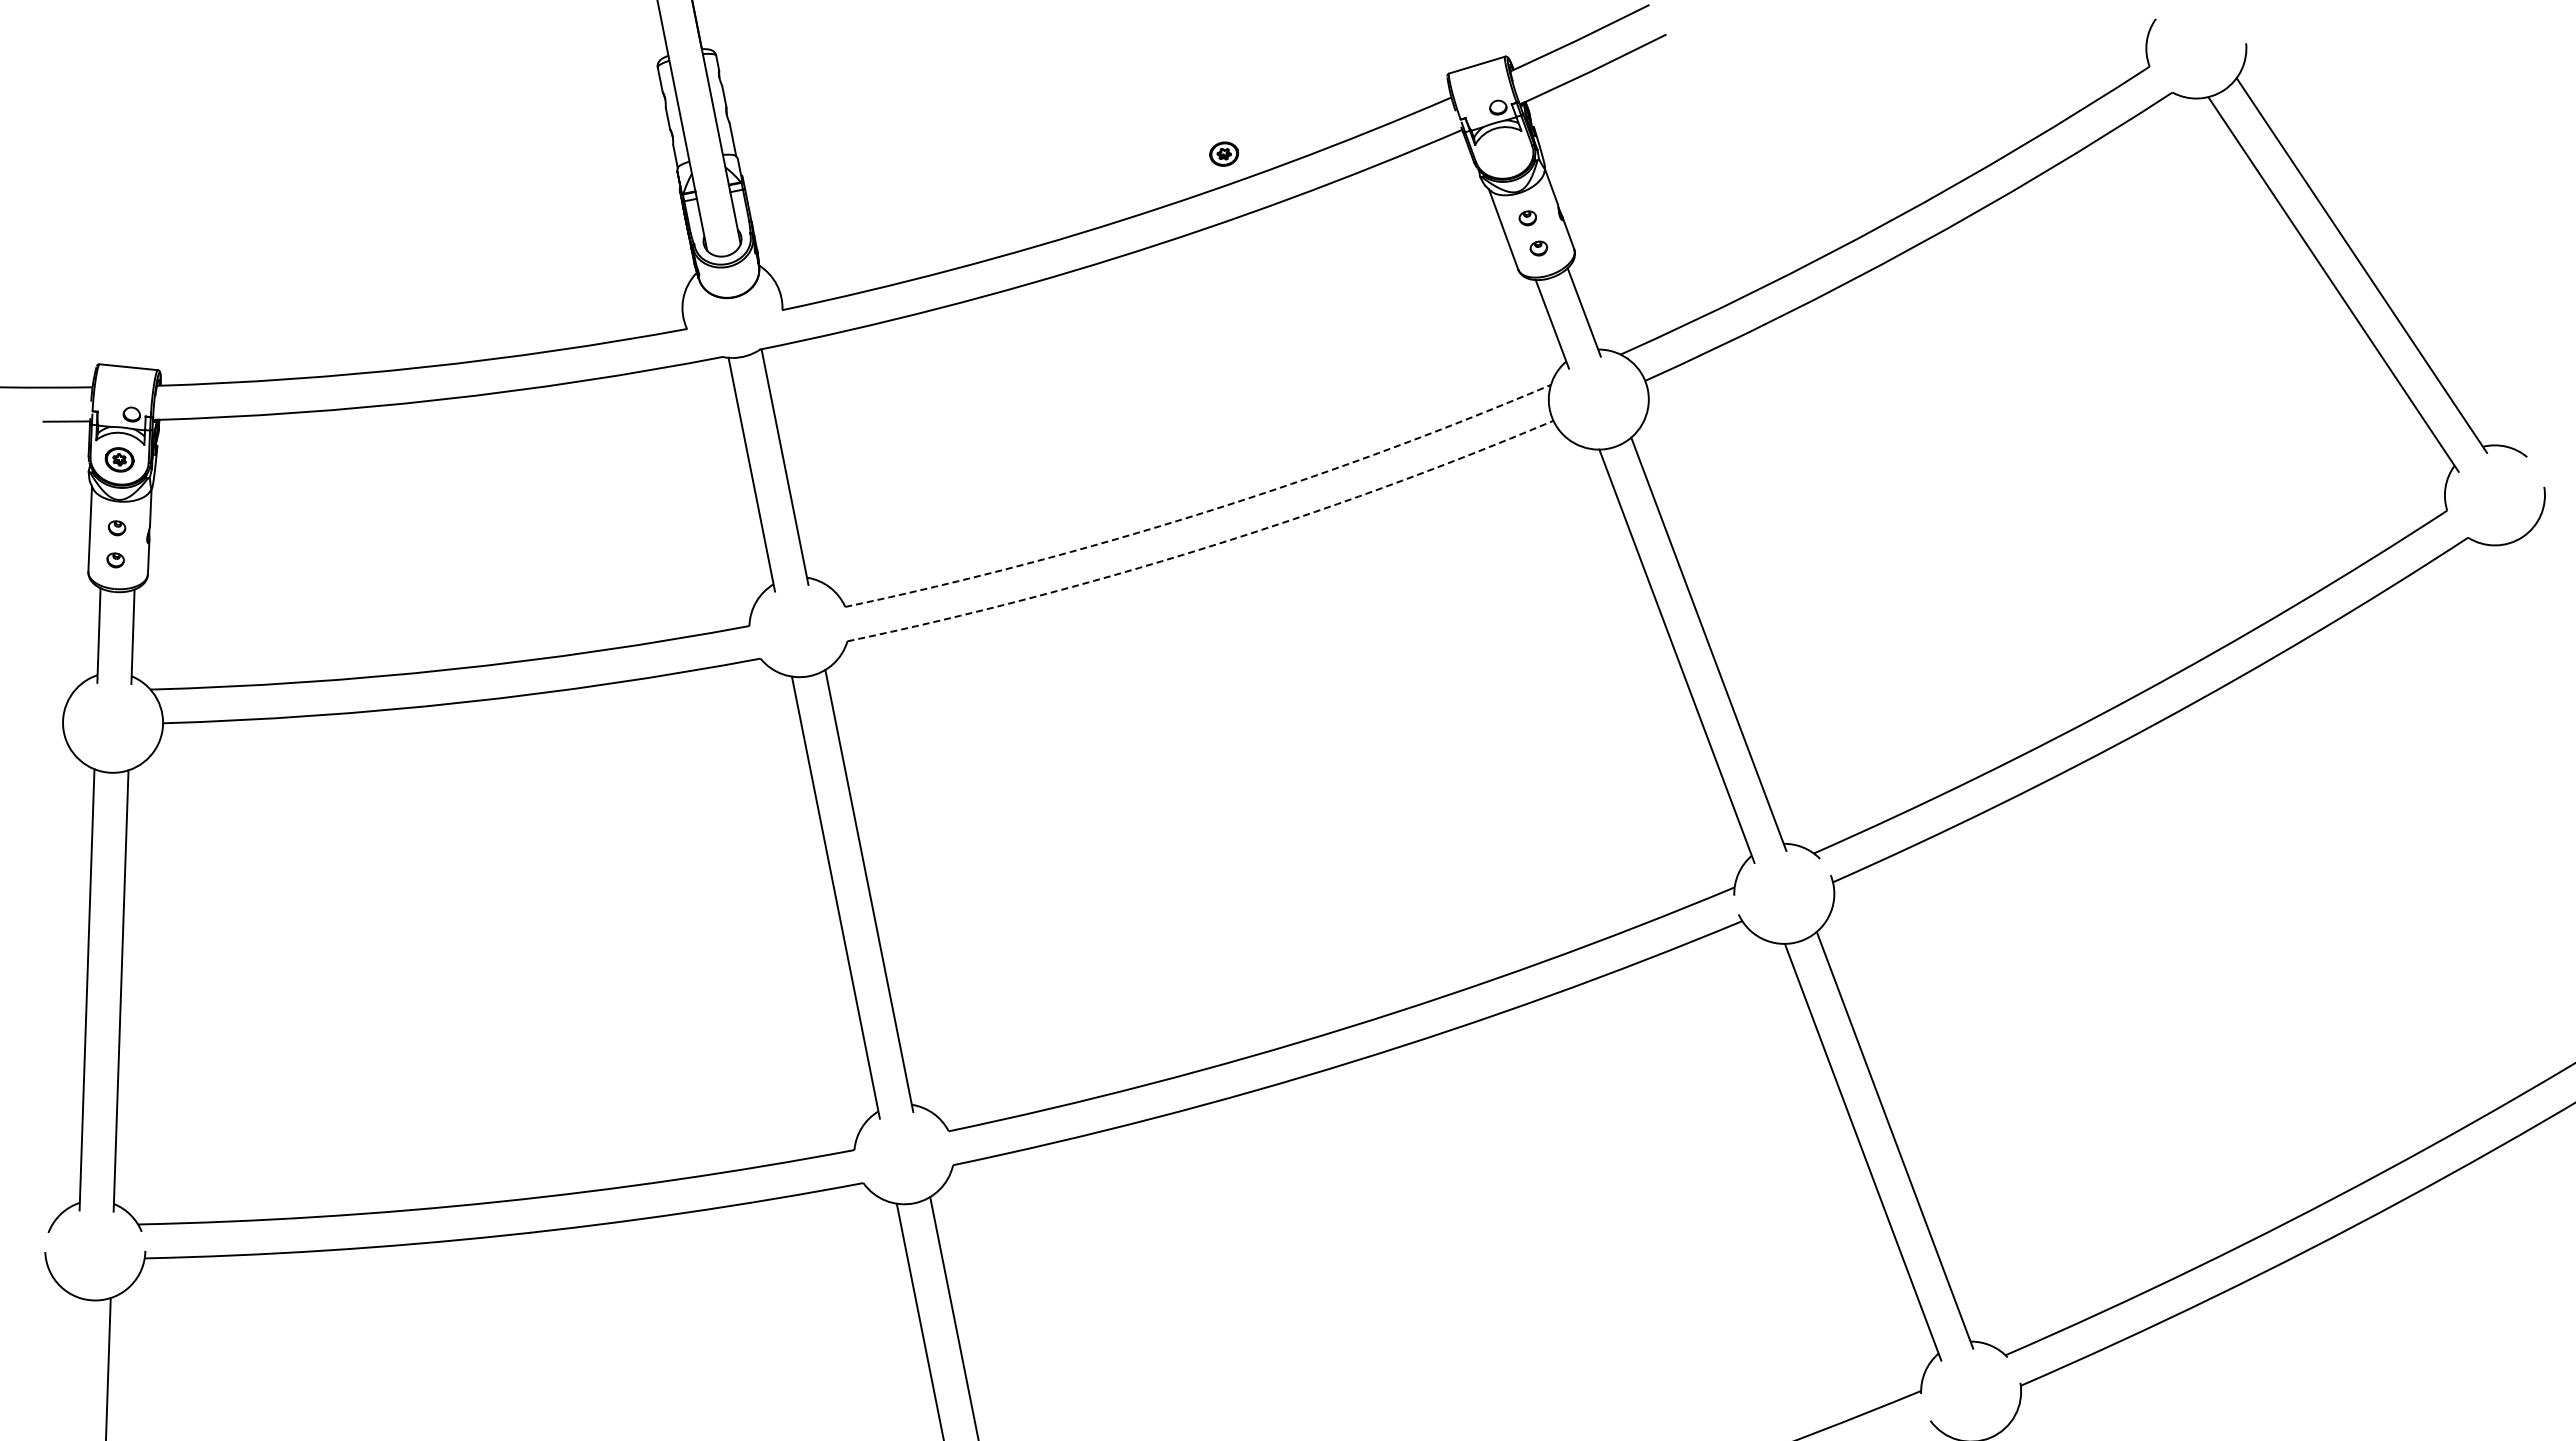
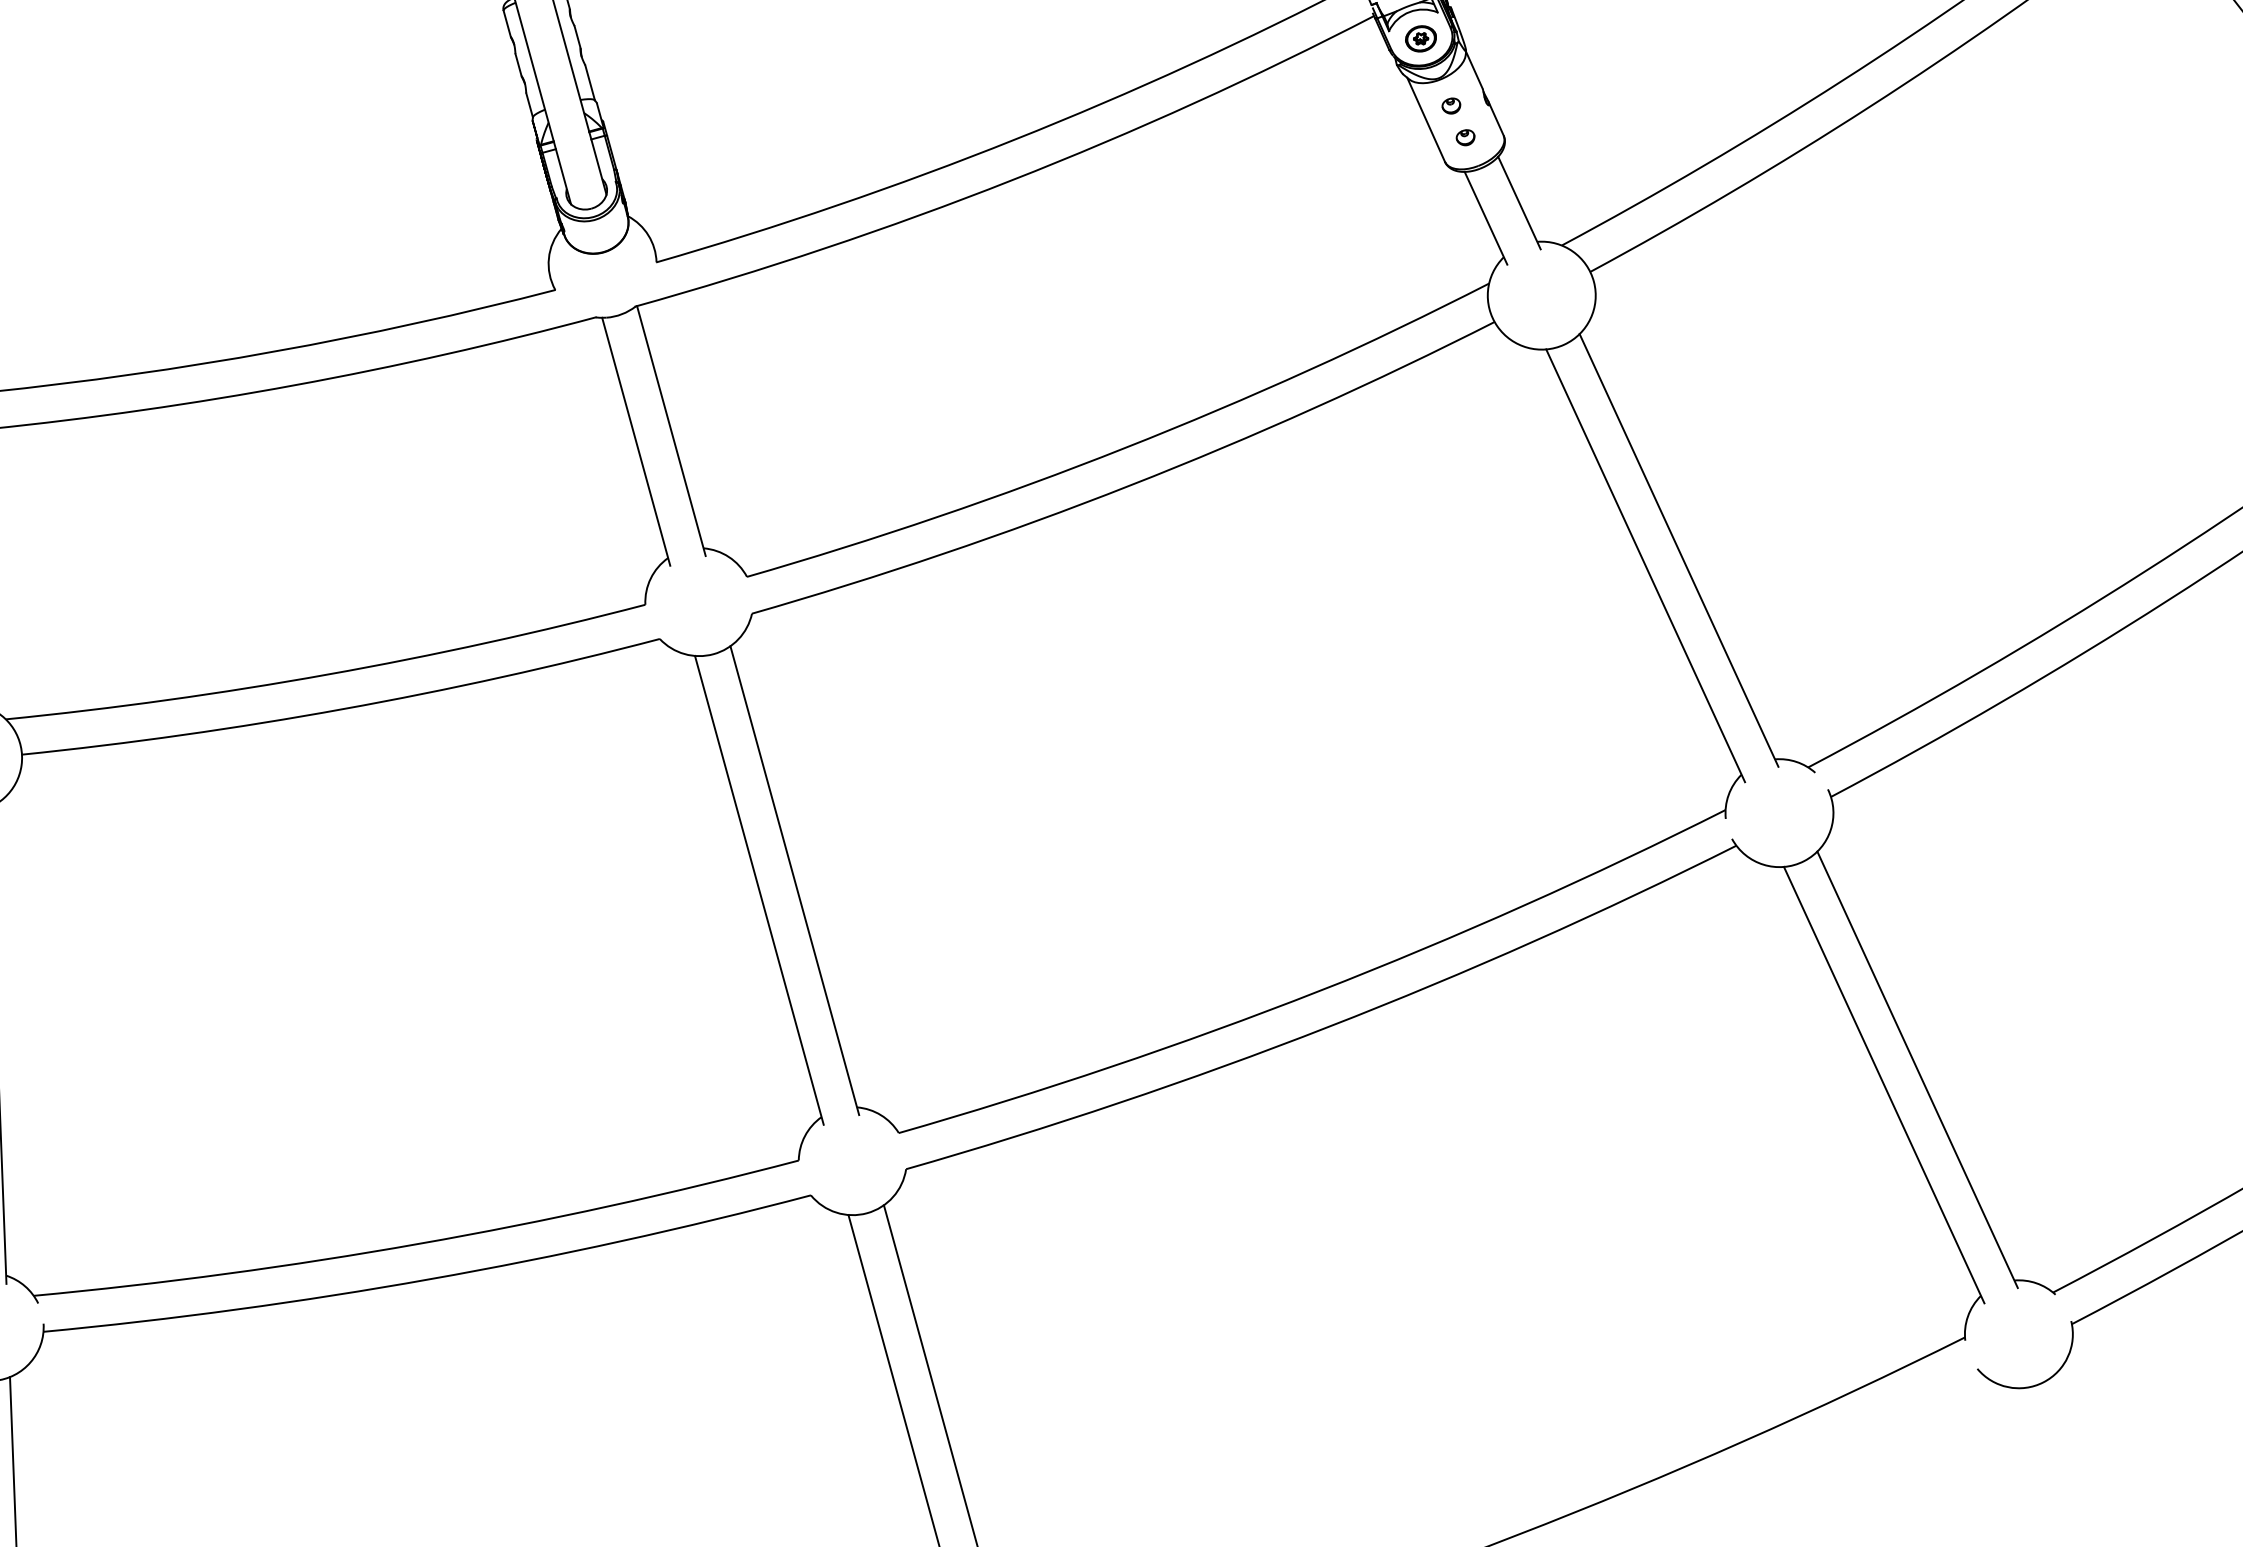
part: (1224, 153) -> (1421, 38), moved
arc: (1203, 512) -> (1125, 447), dashed -> solid
arc: (1205, 547) -> (1130, 485), dashed -> solid

